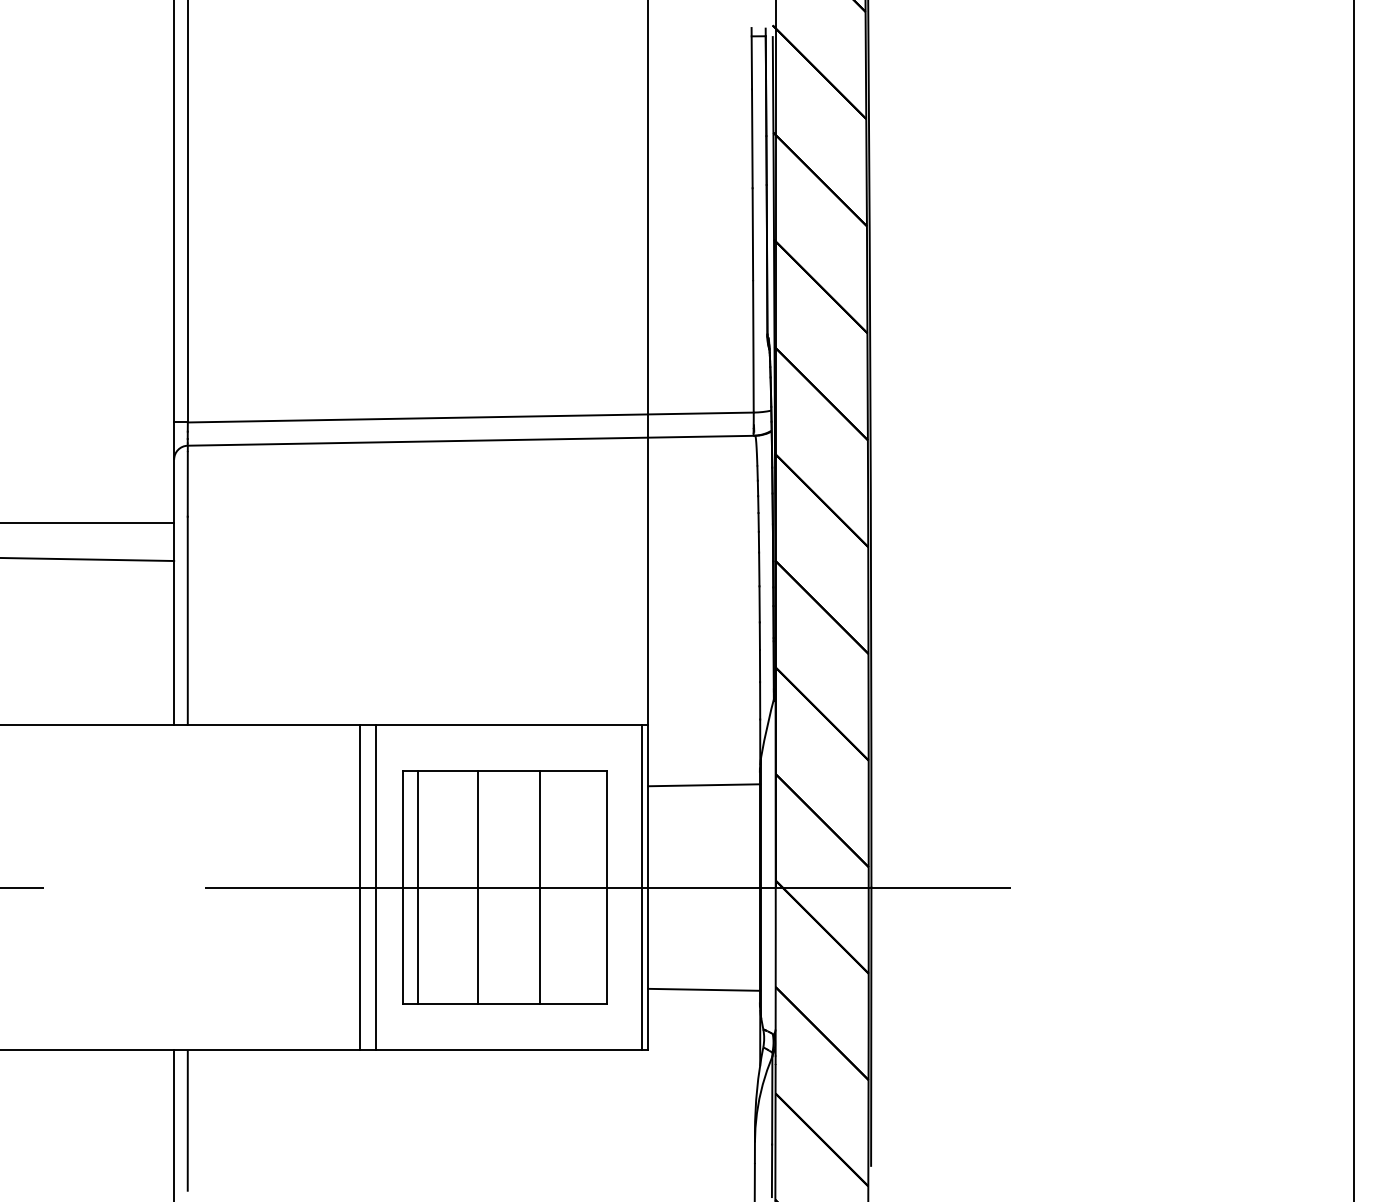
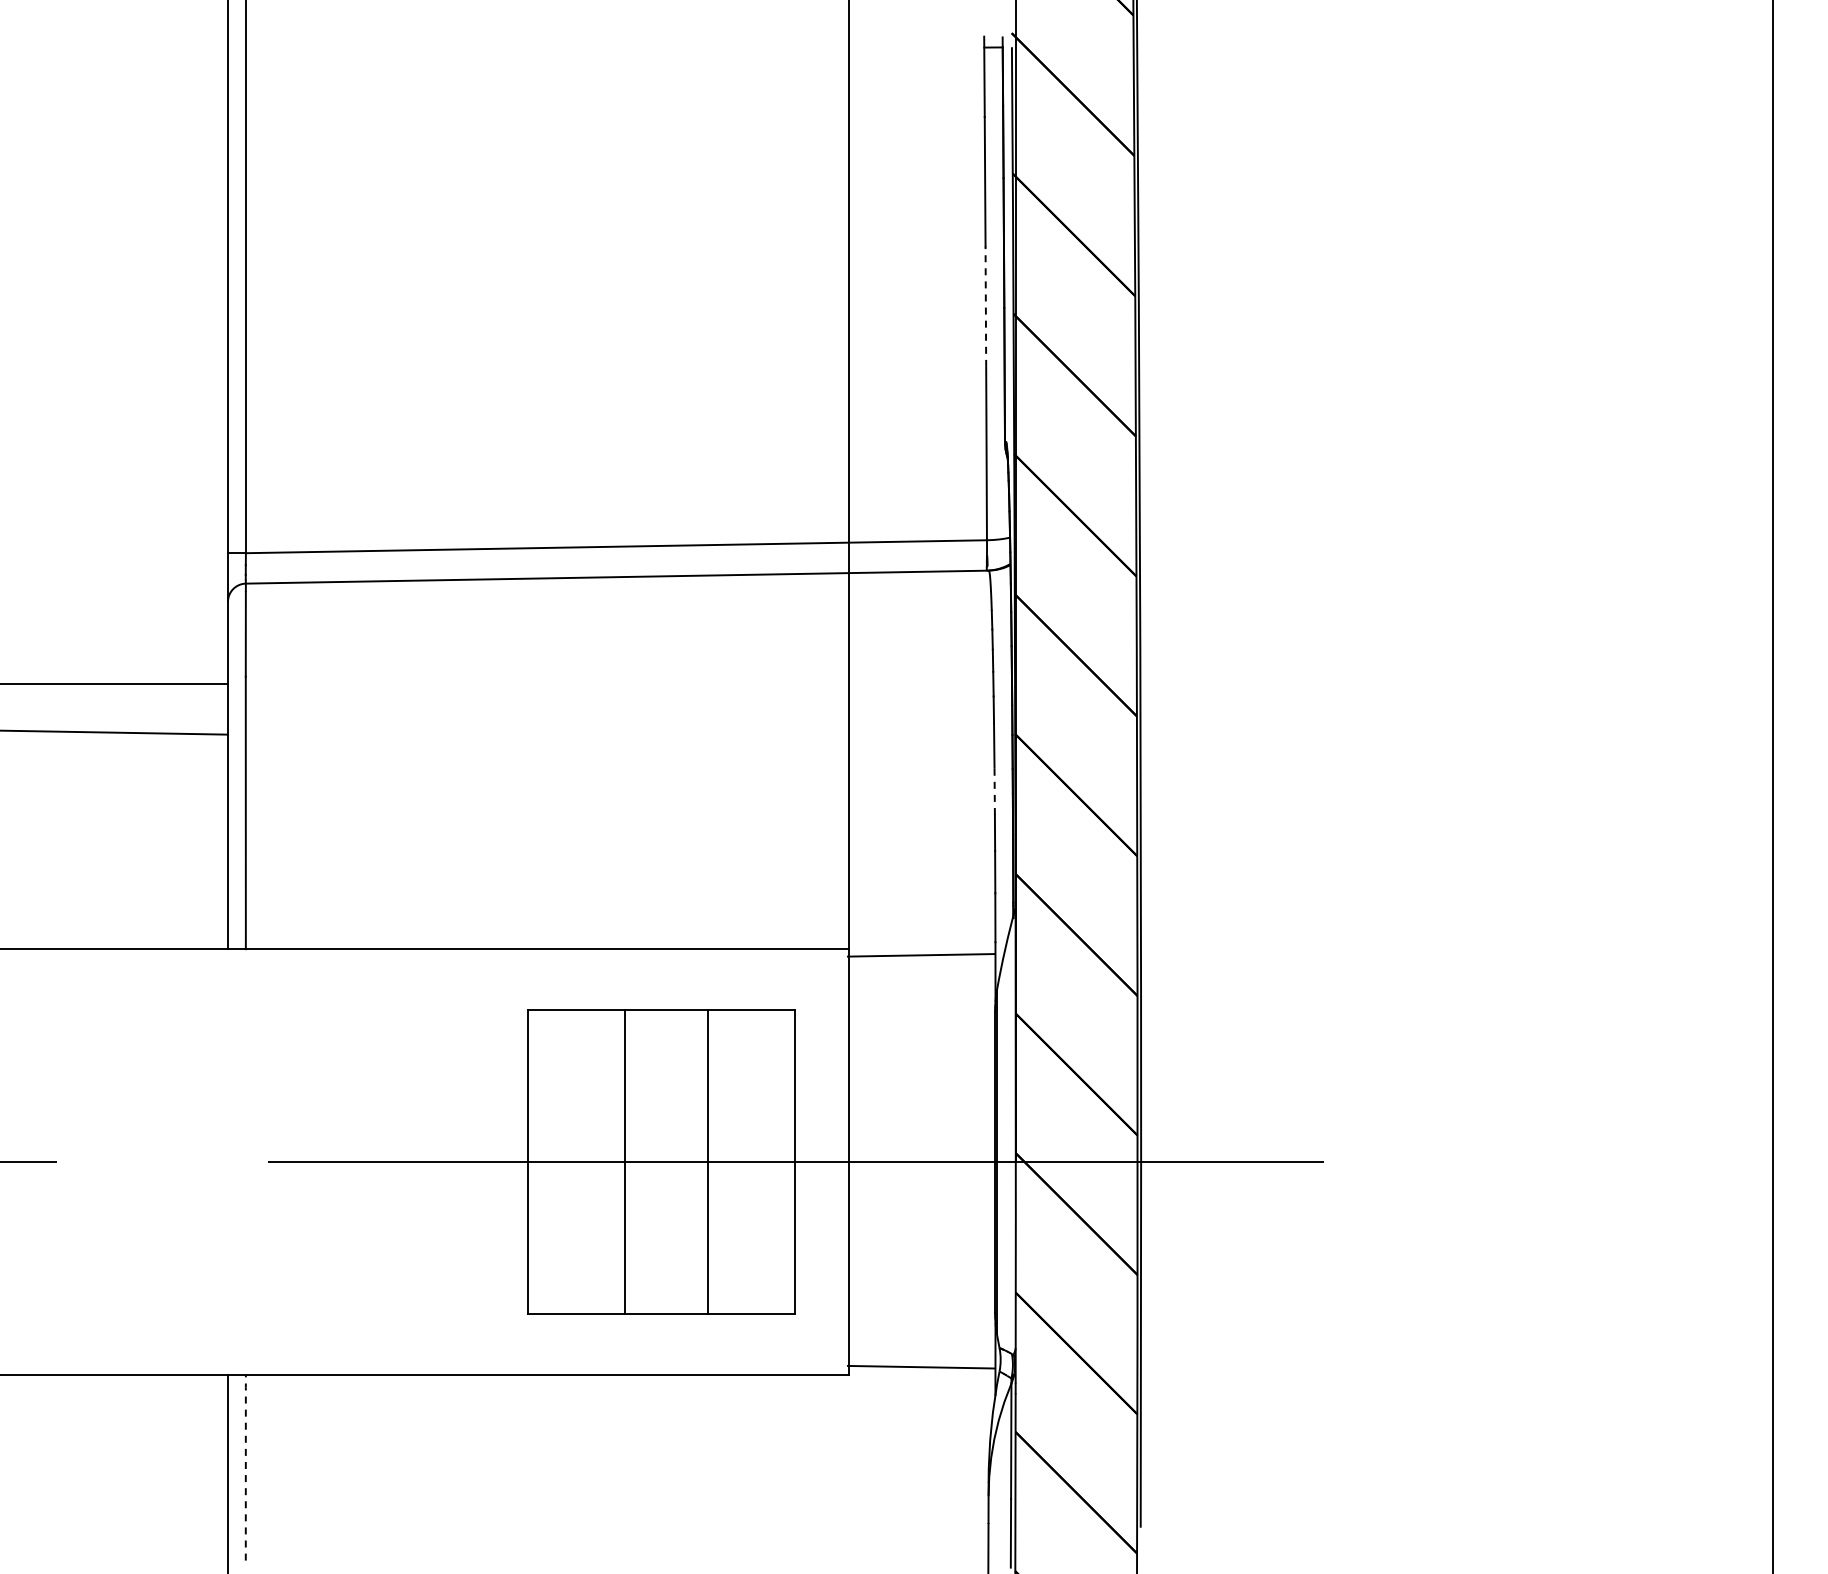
line: (752, 234) -> (985, 306), solid -> dashed
line: (759, 604) -> (994, 791), solid -> dashed
line: (703, 785) -> (920, 955), moved
line: (359, 887) -> (470, 1162), removed
line: (376, 887) -> (492, 1162), removed
line: (418, 887) -> (547, 1162), removed
line: (641, 887) -> (840, 1162), removed
line: (703, 989) -> (920, 1366), moved
line: (187, 1119) -> (245, 1466), solid -> dashed

